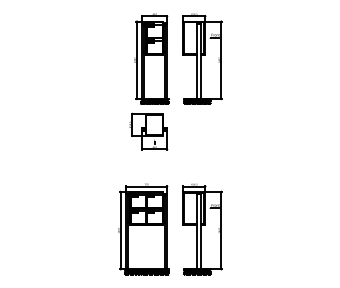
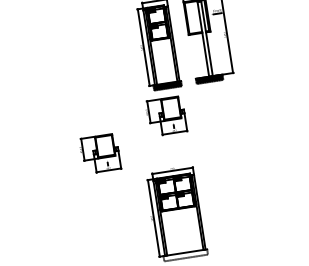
part: (77, 158) -> (100, 153), added
part: (202, 229) -> (234, 204), removed
hatch: (146, 271) -> (185, 254), removed

